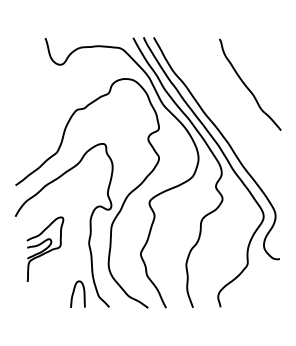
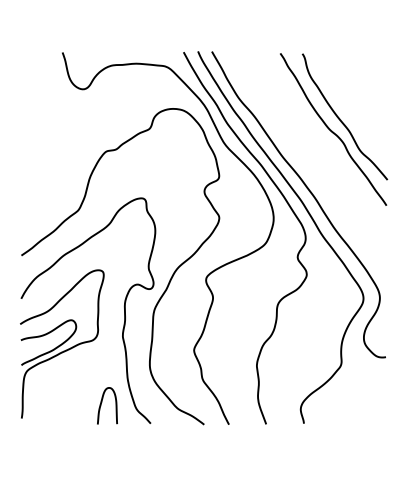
curve: (241, 94) -> (332, 130), added
part: (45, 249) -> (62, 343), size x1.67

